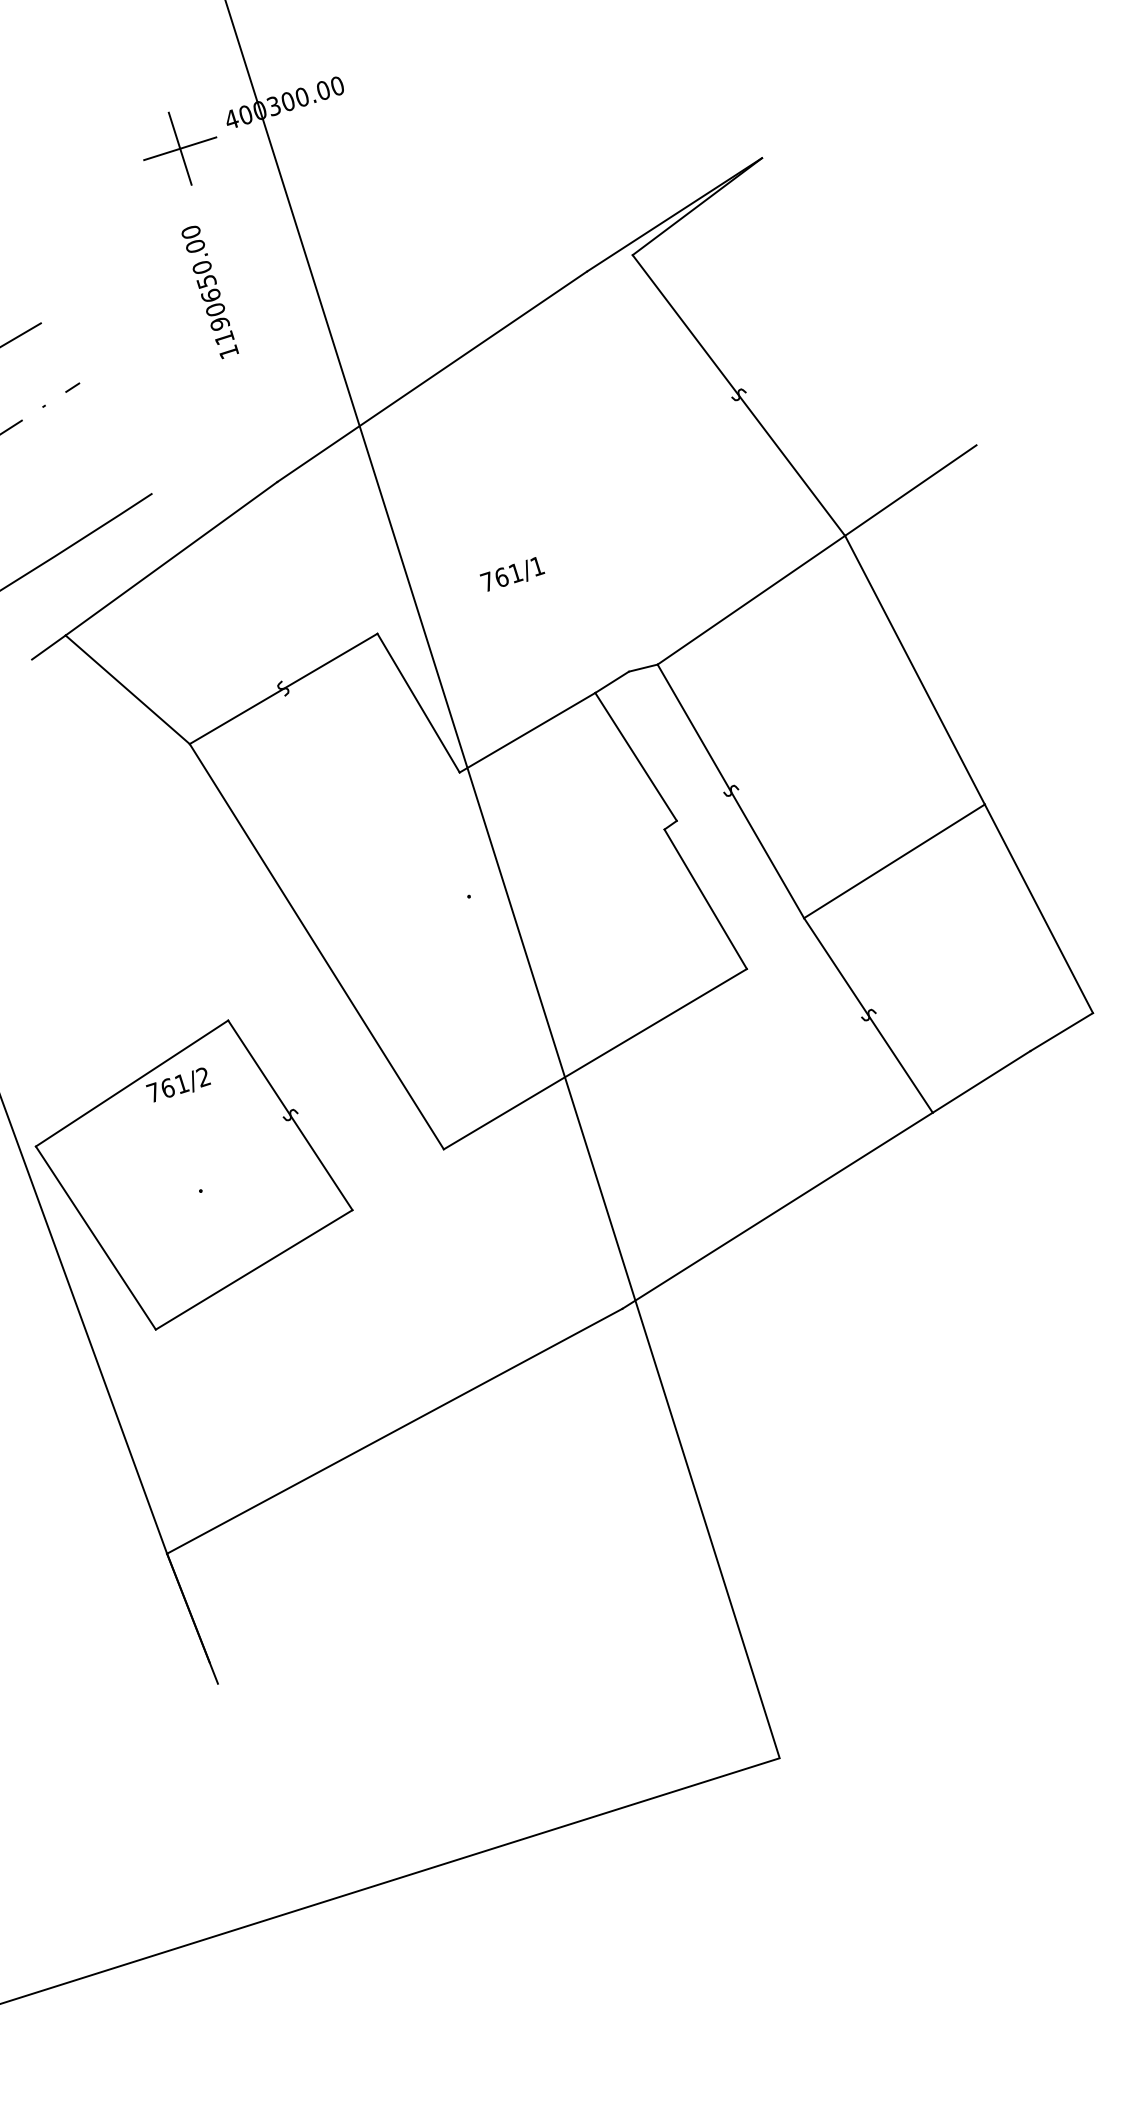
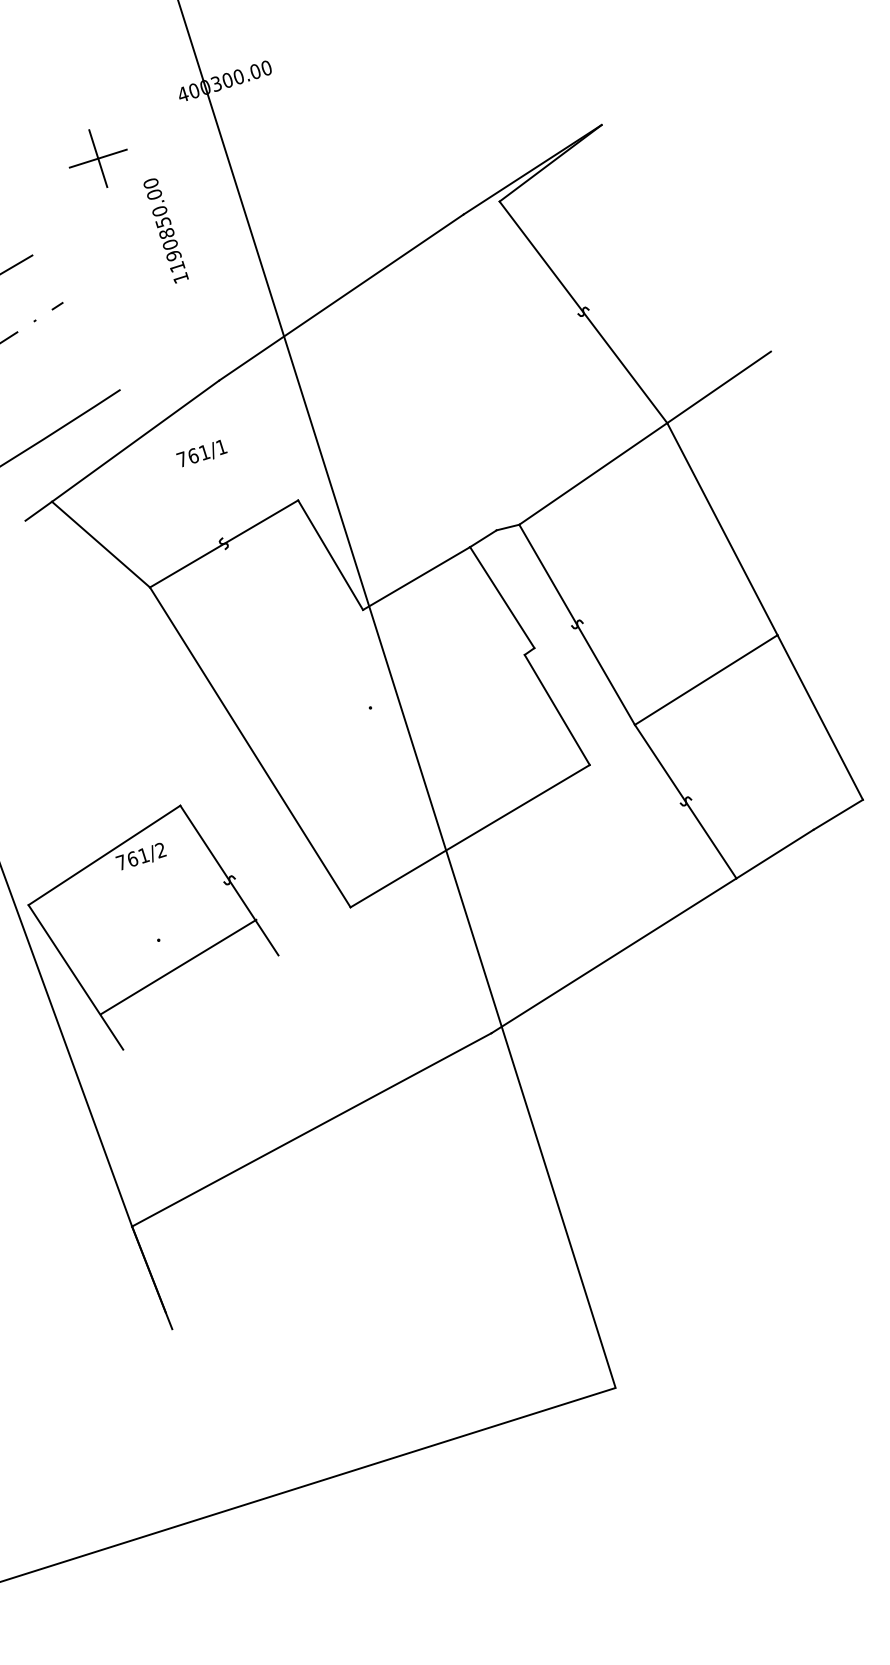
part: (180, 148) -> (98, 158), moved
text: (210, 295) -> (166, 233), 1190650.00 -> 1190850.00
text: (512, 574) -> (201, 453), moved
line: (253, 1269) -> (178, 966), moved

